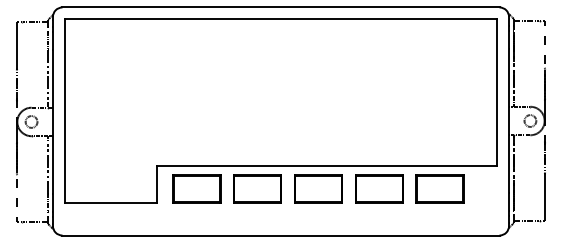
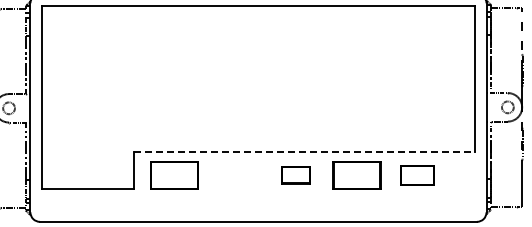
line: (327, 166) -> (304, 152), solid -> dashed
part: (257, 188) -> (234, 174), removed
part: (318, 188) -> (295, 174), size x0.6
part: (439, 188) -> (416, 174), size x0.7

